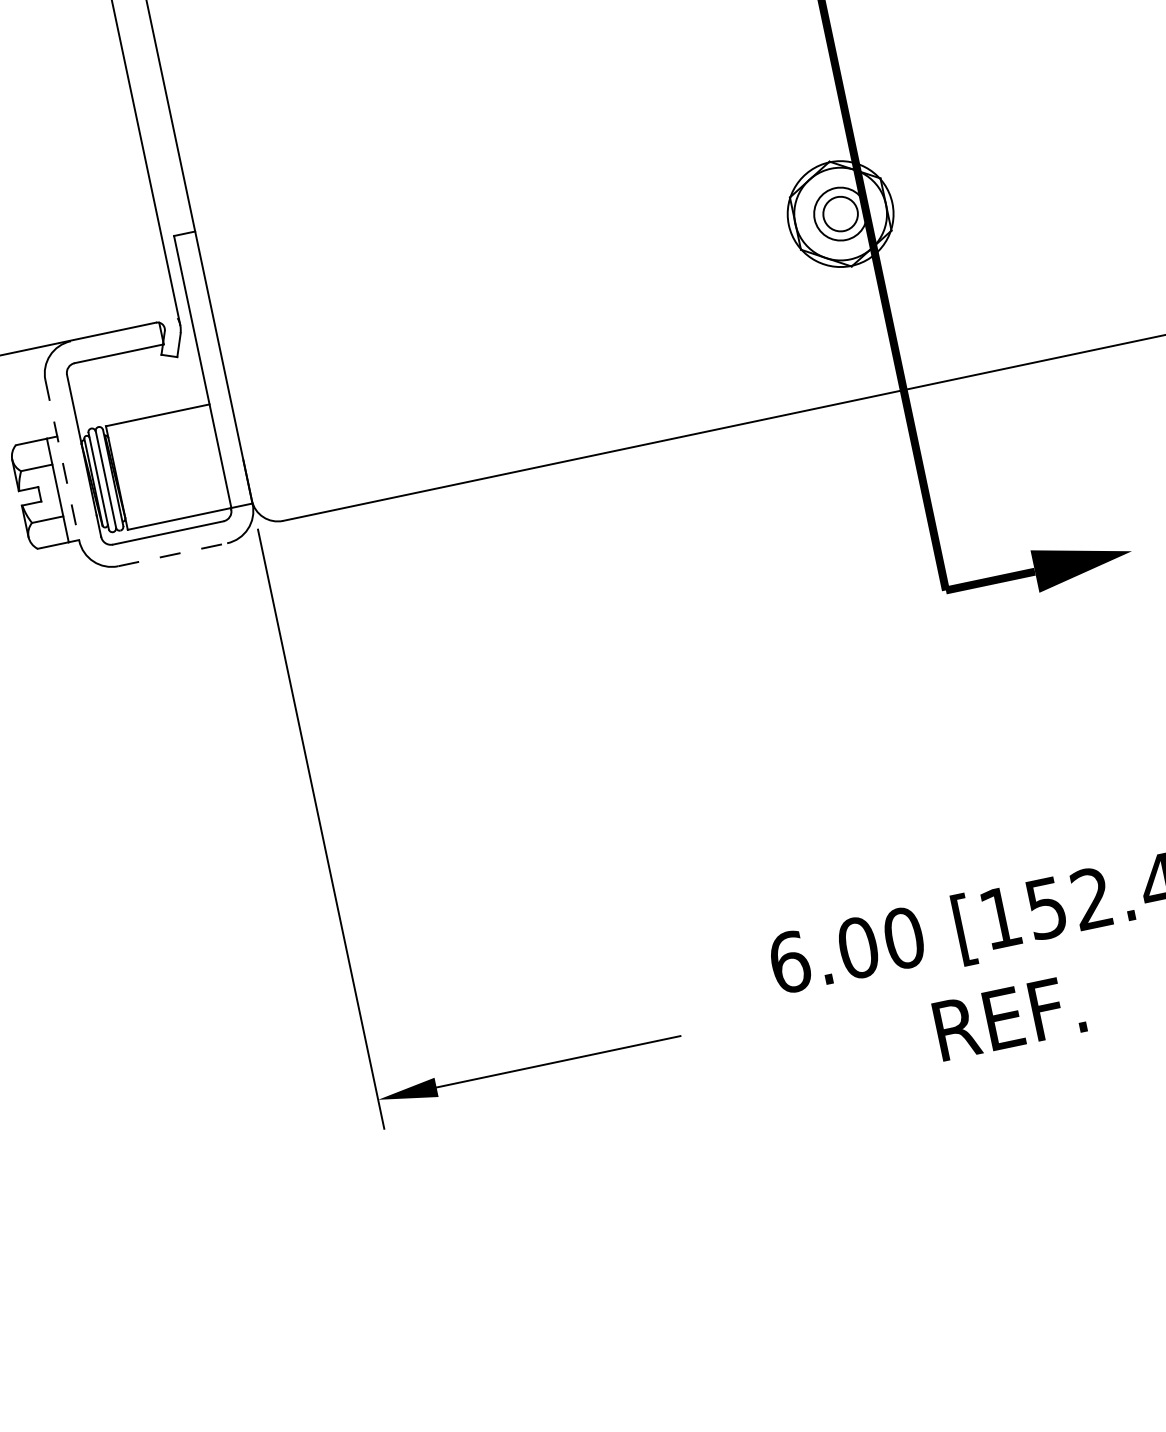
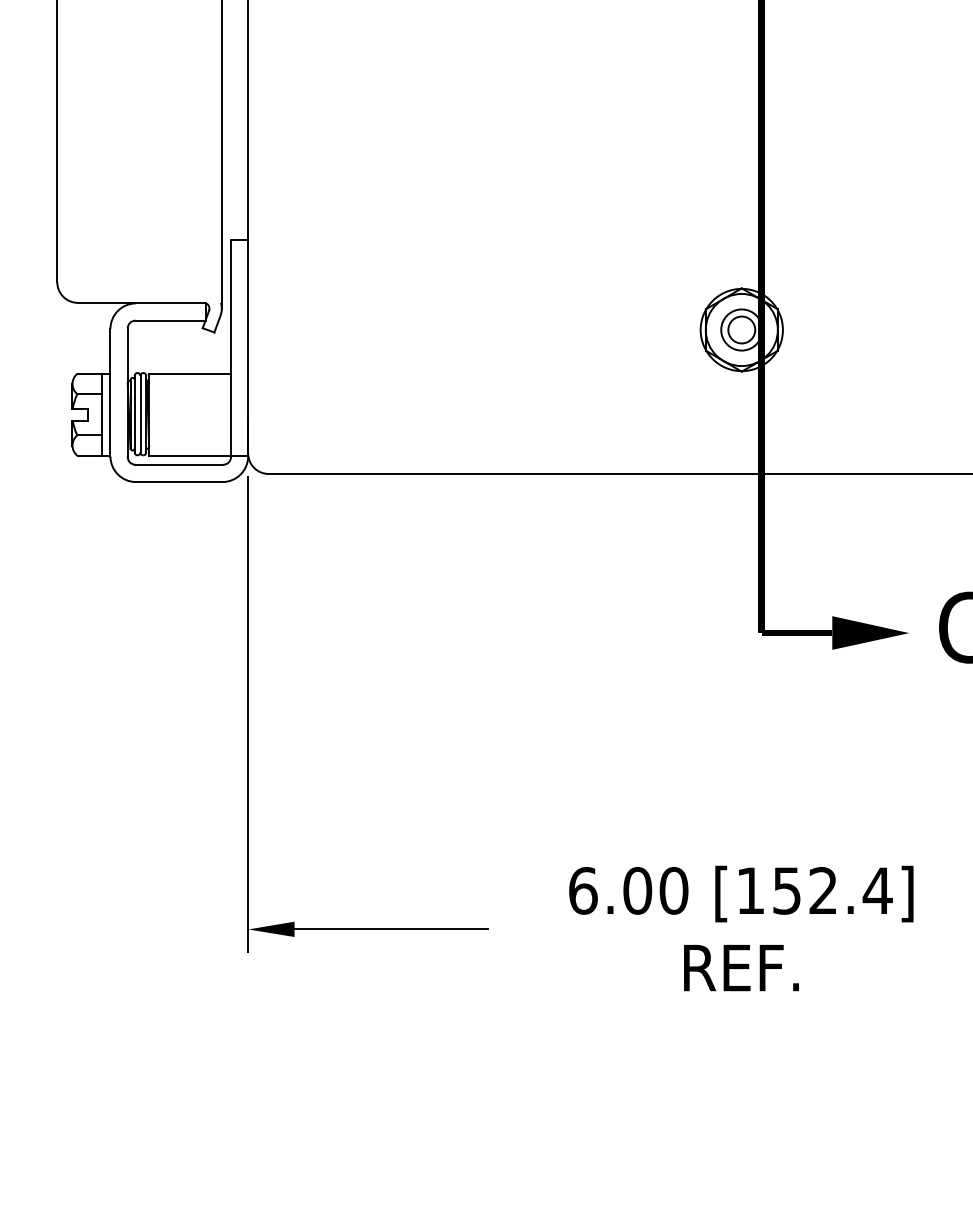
line: (62, 460) -> (110, 392), dashed -> solid
line: (173, 555) -> (179, 482), dashed -> solid

